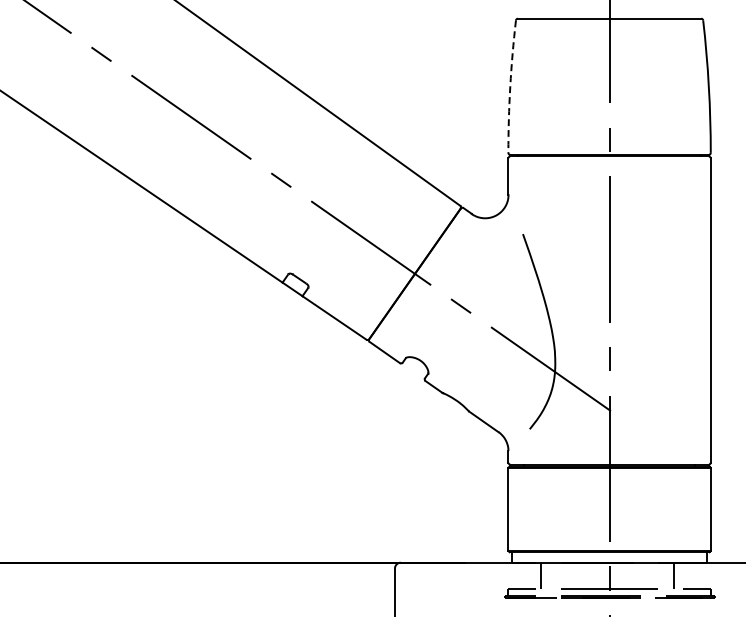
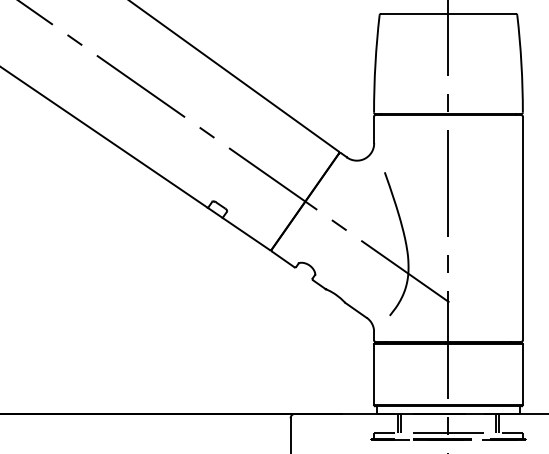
arc: (510, 86) -> (375, 63), dashed -> solid
line: (545, 575) -> (401, 423), added
line: (677, 575) -> (498, 423), added

